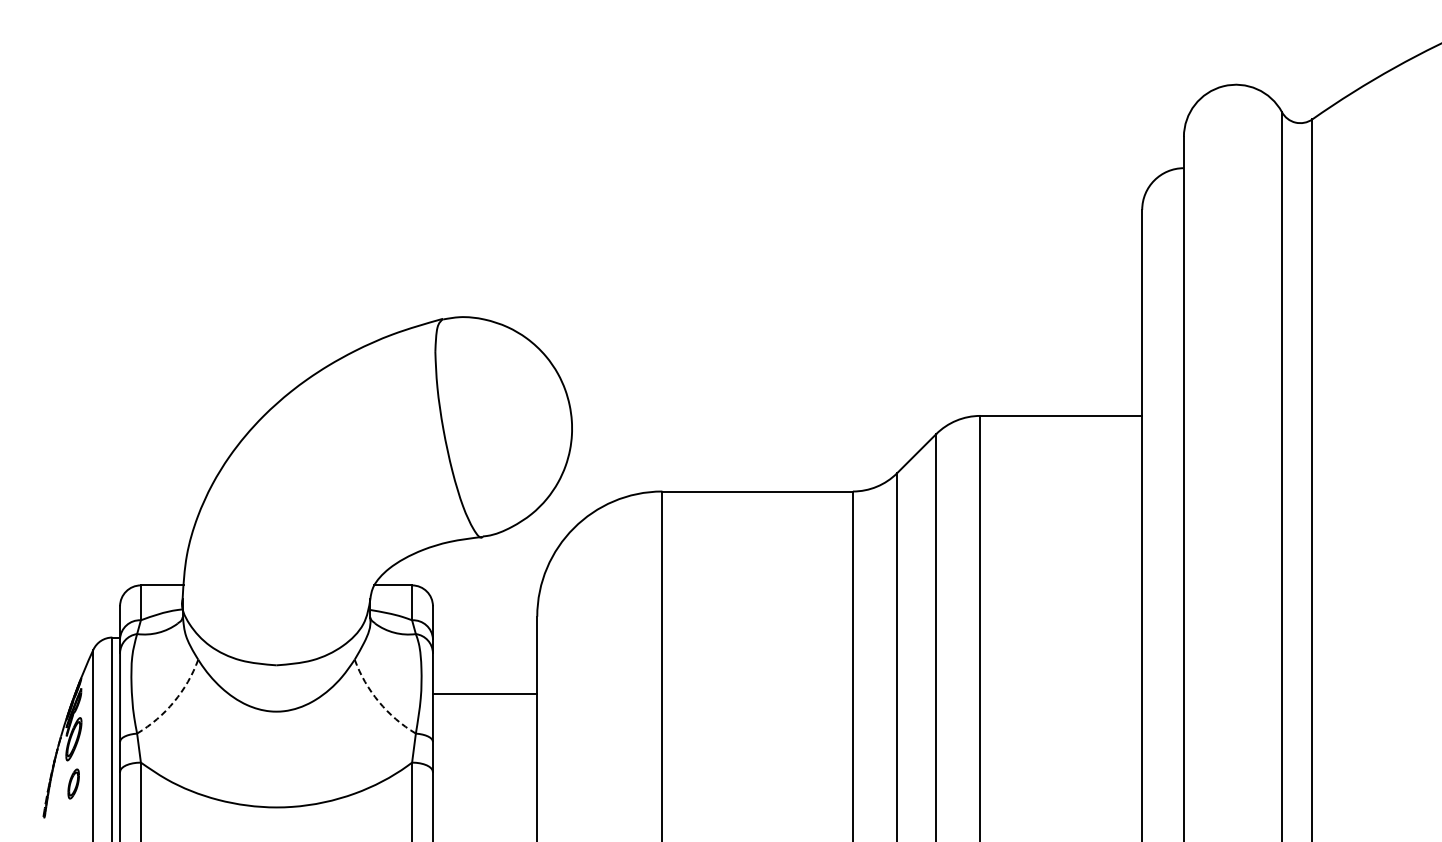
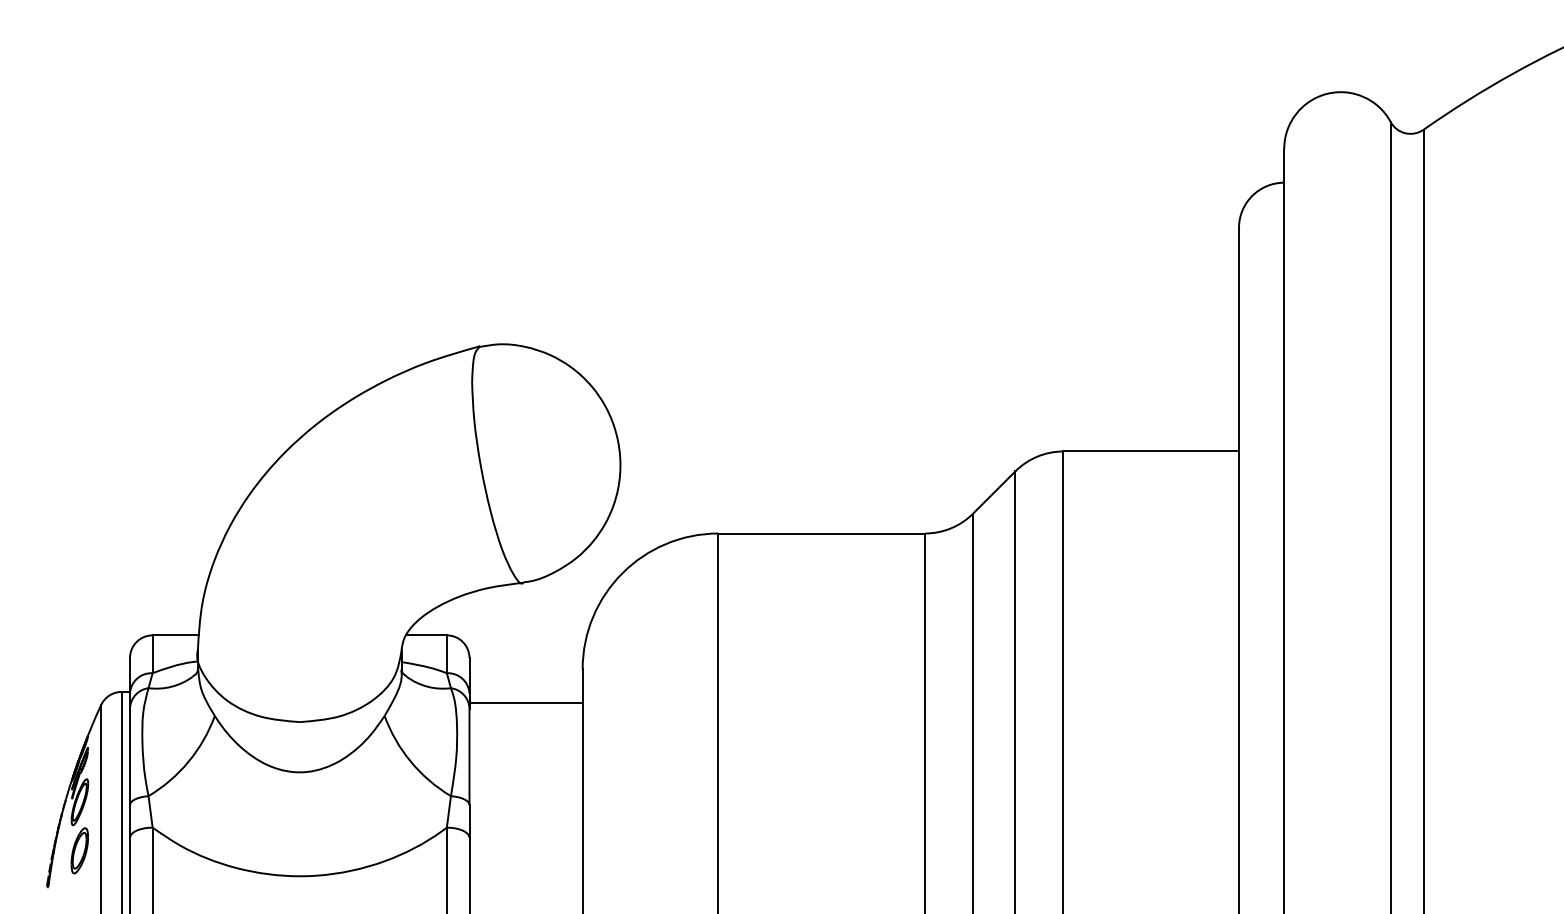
line: (484, 694) -> (525, 703), moved
arc: (173, 701) -> (188, 761), dashed -> solid
arc: (378, 701) -> (410, 761), dashed -> solid
part: (73, 783) -> (79, 850), size x1.43

